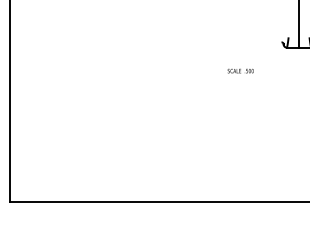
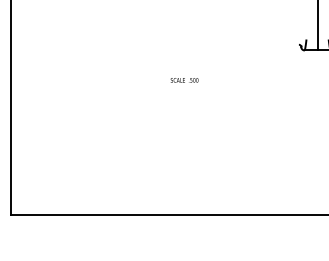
text: (240, 71) -> (184, 80), moved

